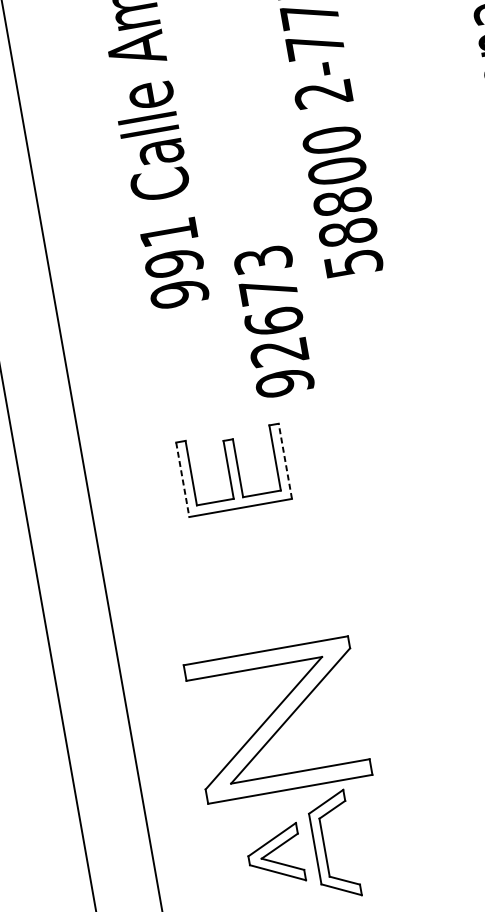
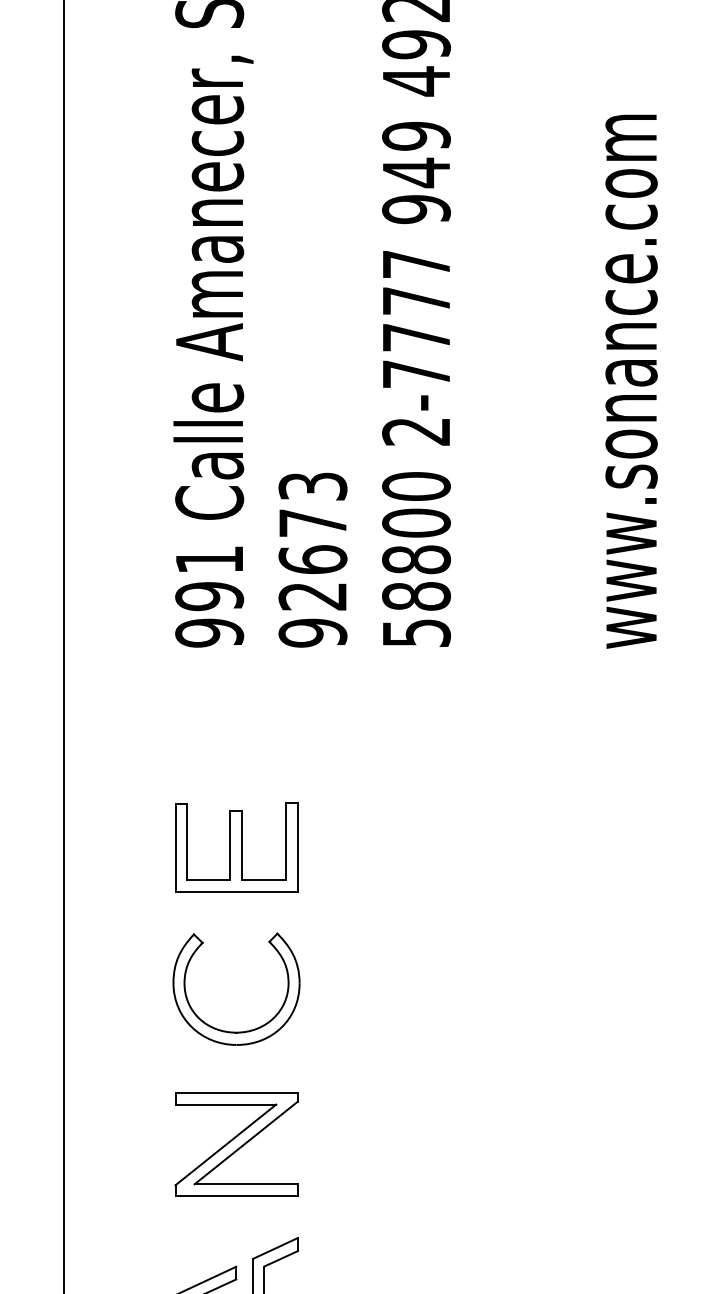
text: (273, 321) -> (312, 559), moved
line: (285, 461) -> (297, 847), dashed -> solid
line: (182, 480) -> (175, 848), dashed -> solid
part: (261, 625) -> (236, 1031), added
part: (278, 720) -> (236, 1144), size x0.62

